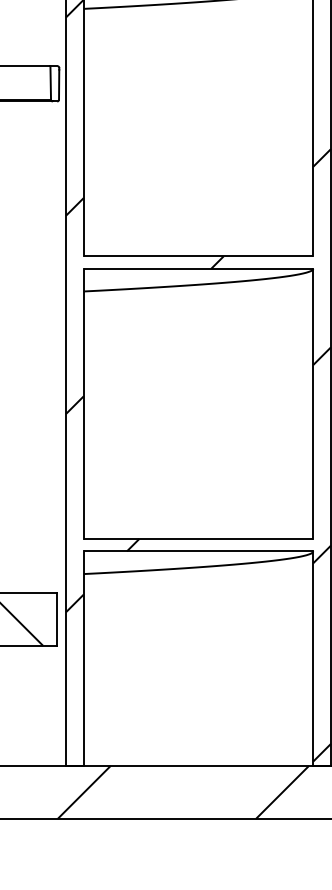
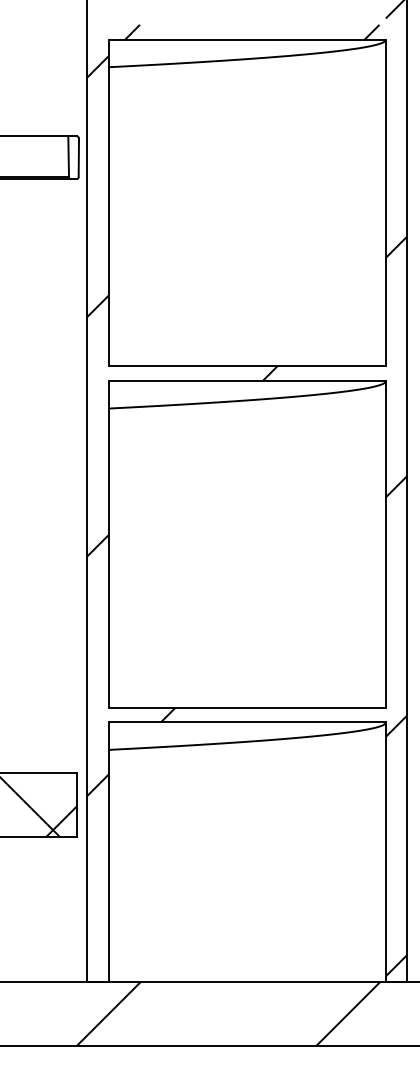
hatch: (44, 633) -> (61, 821), added

